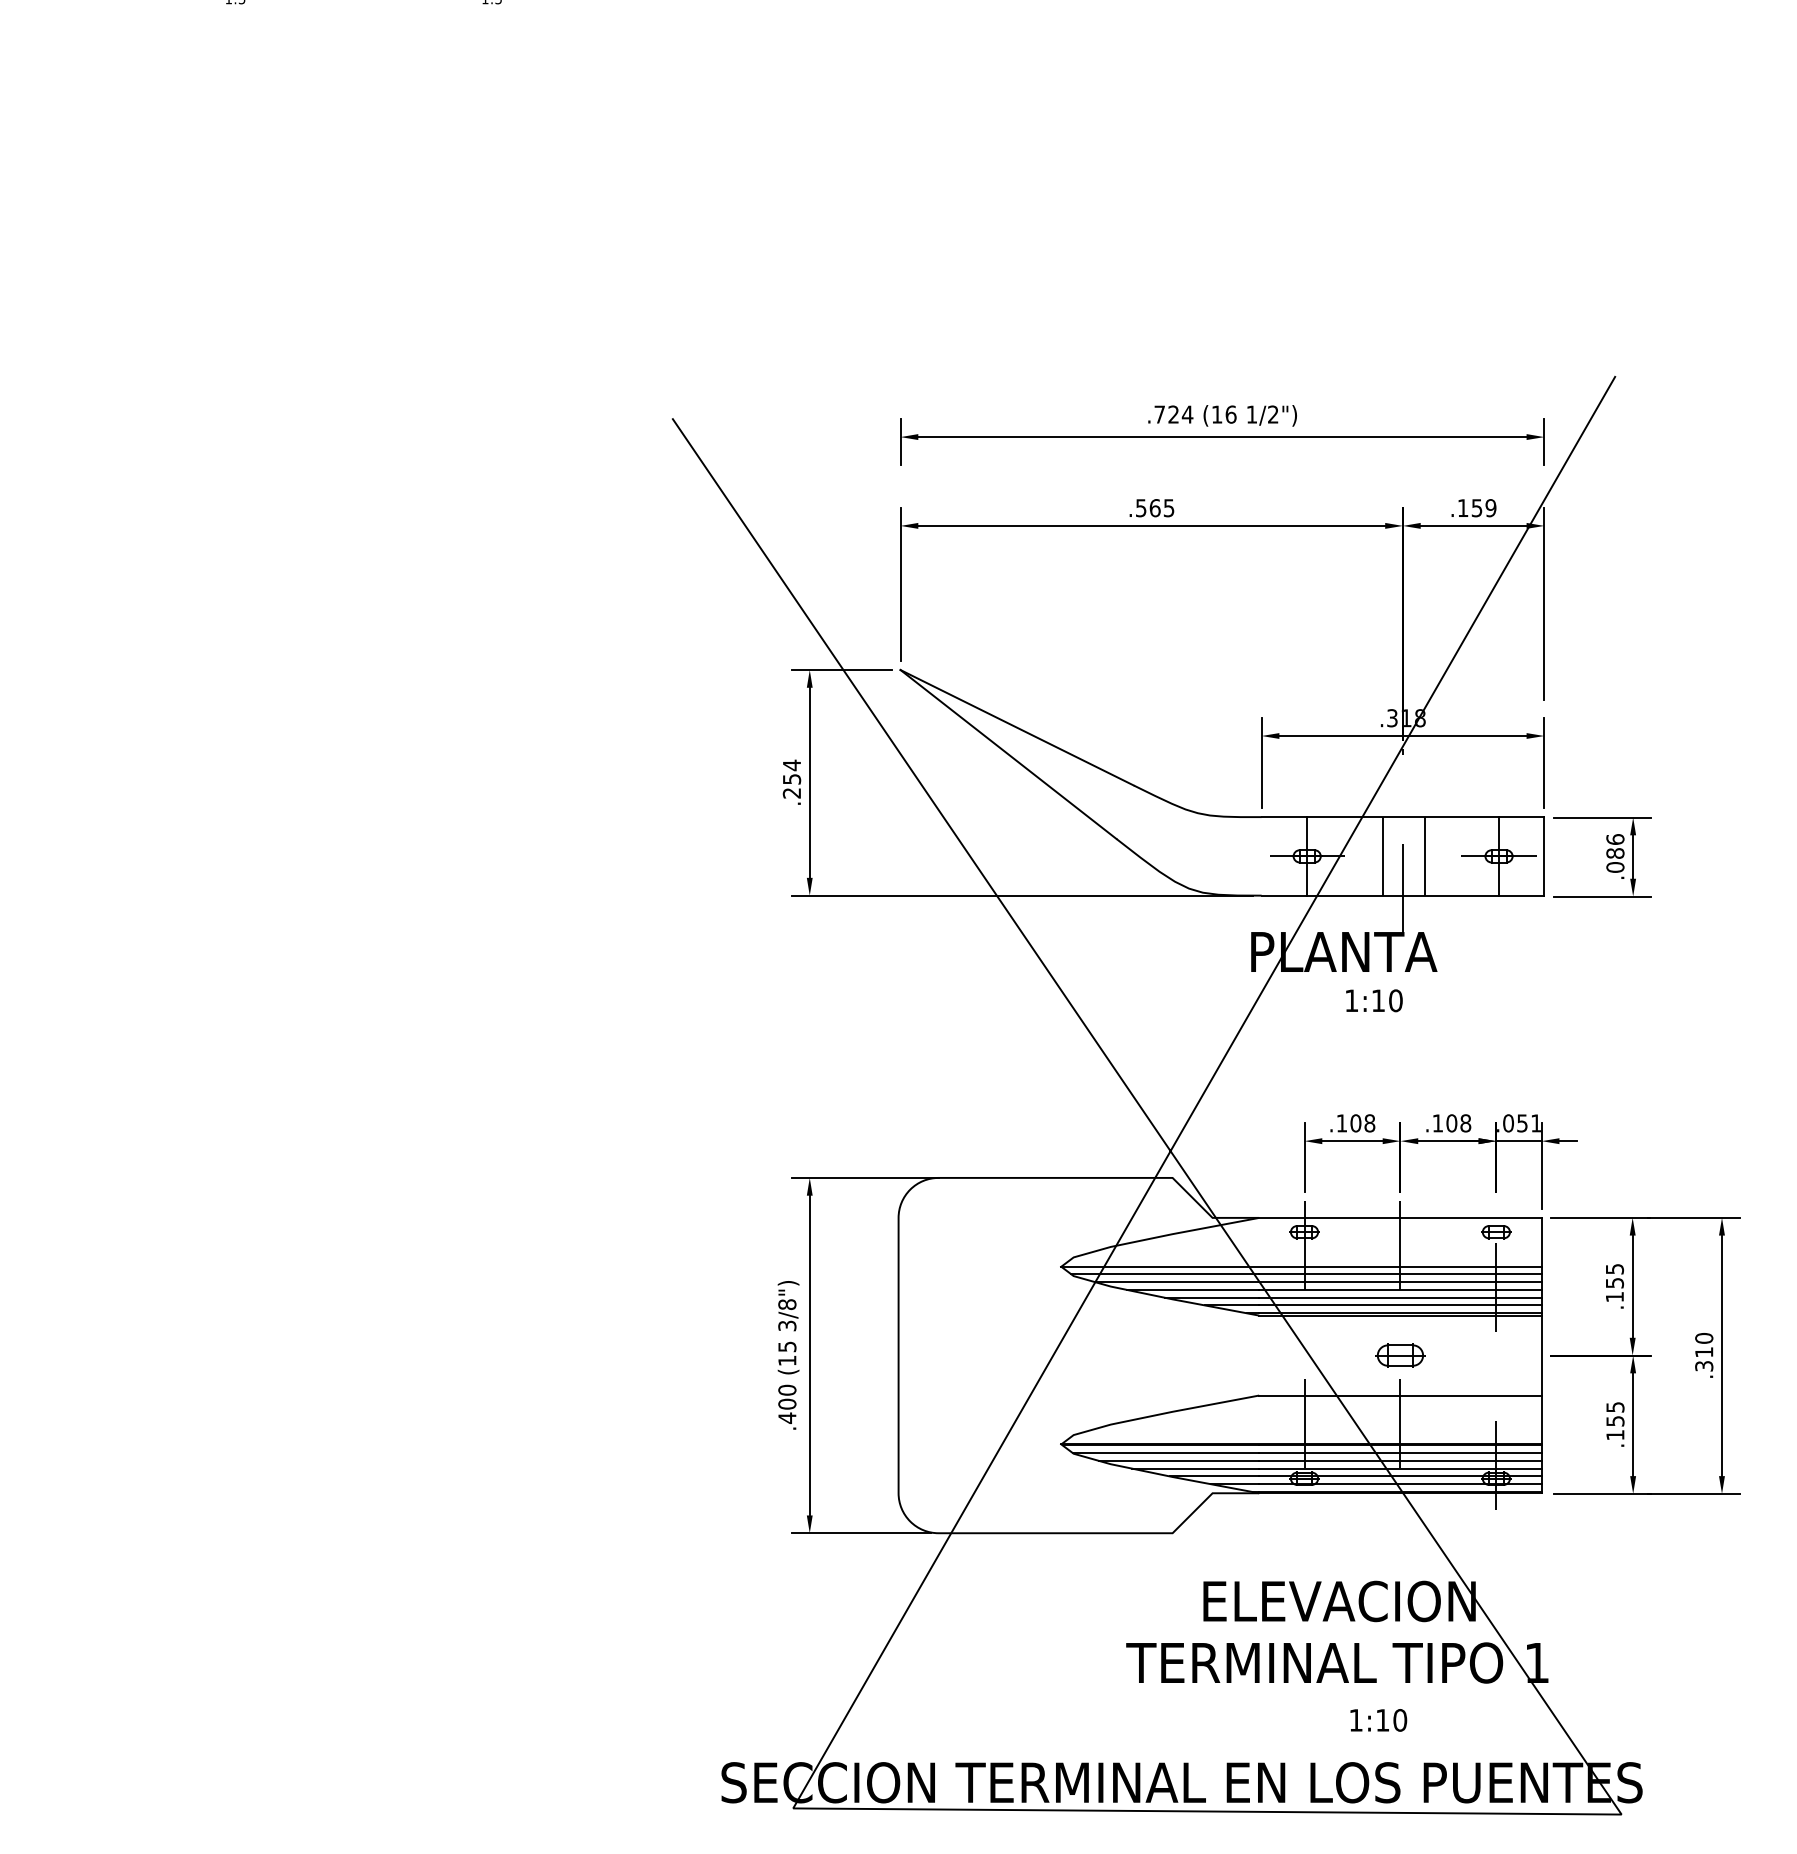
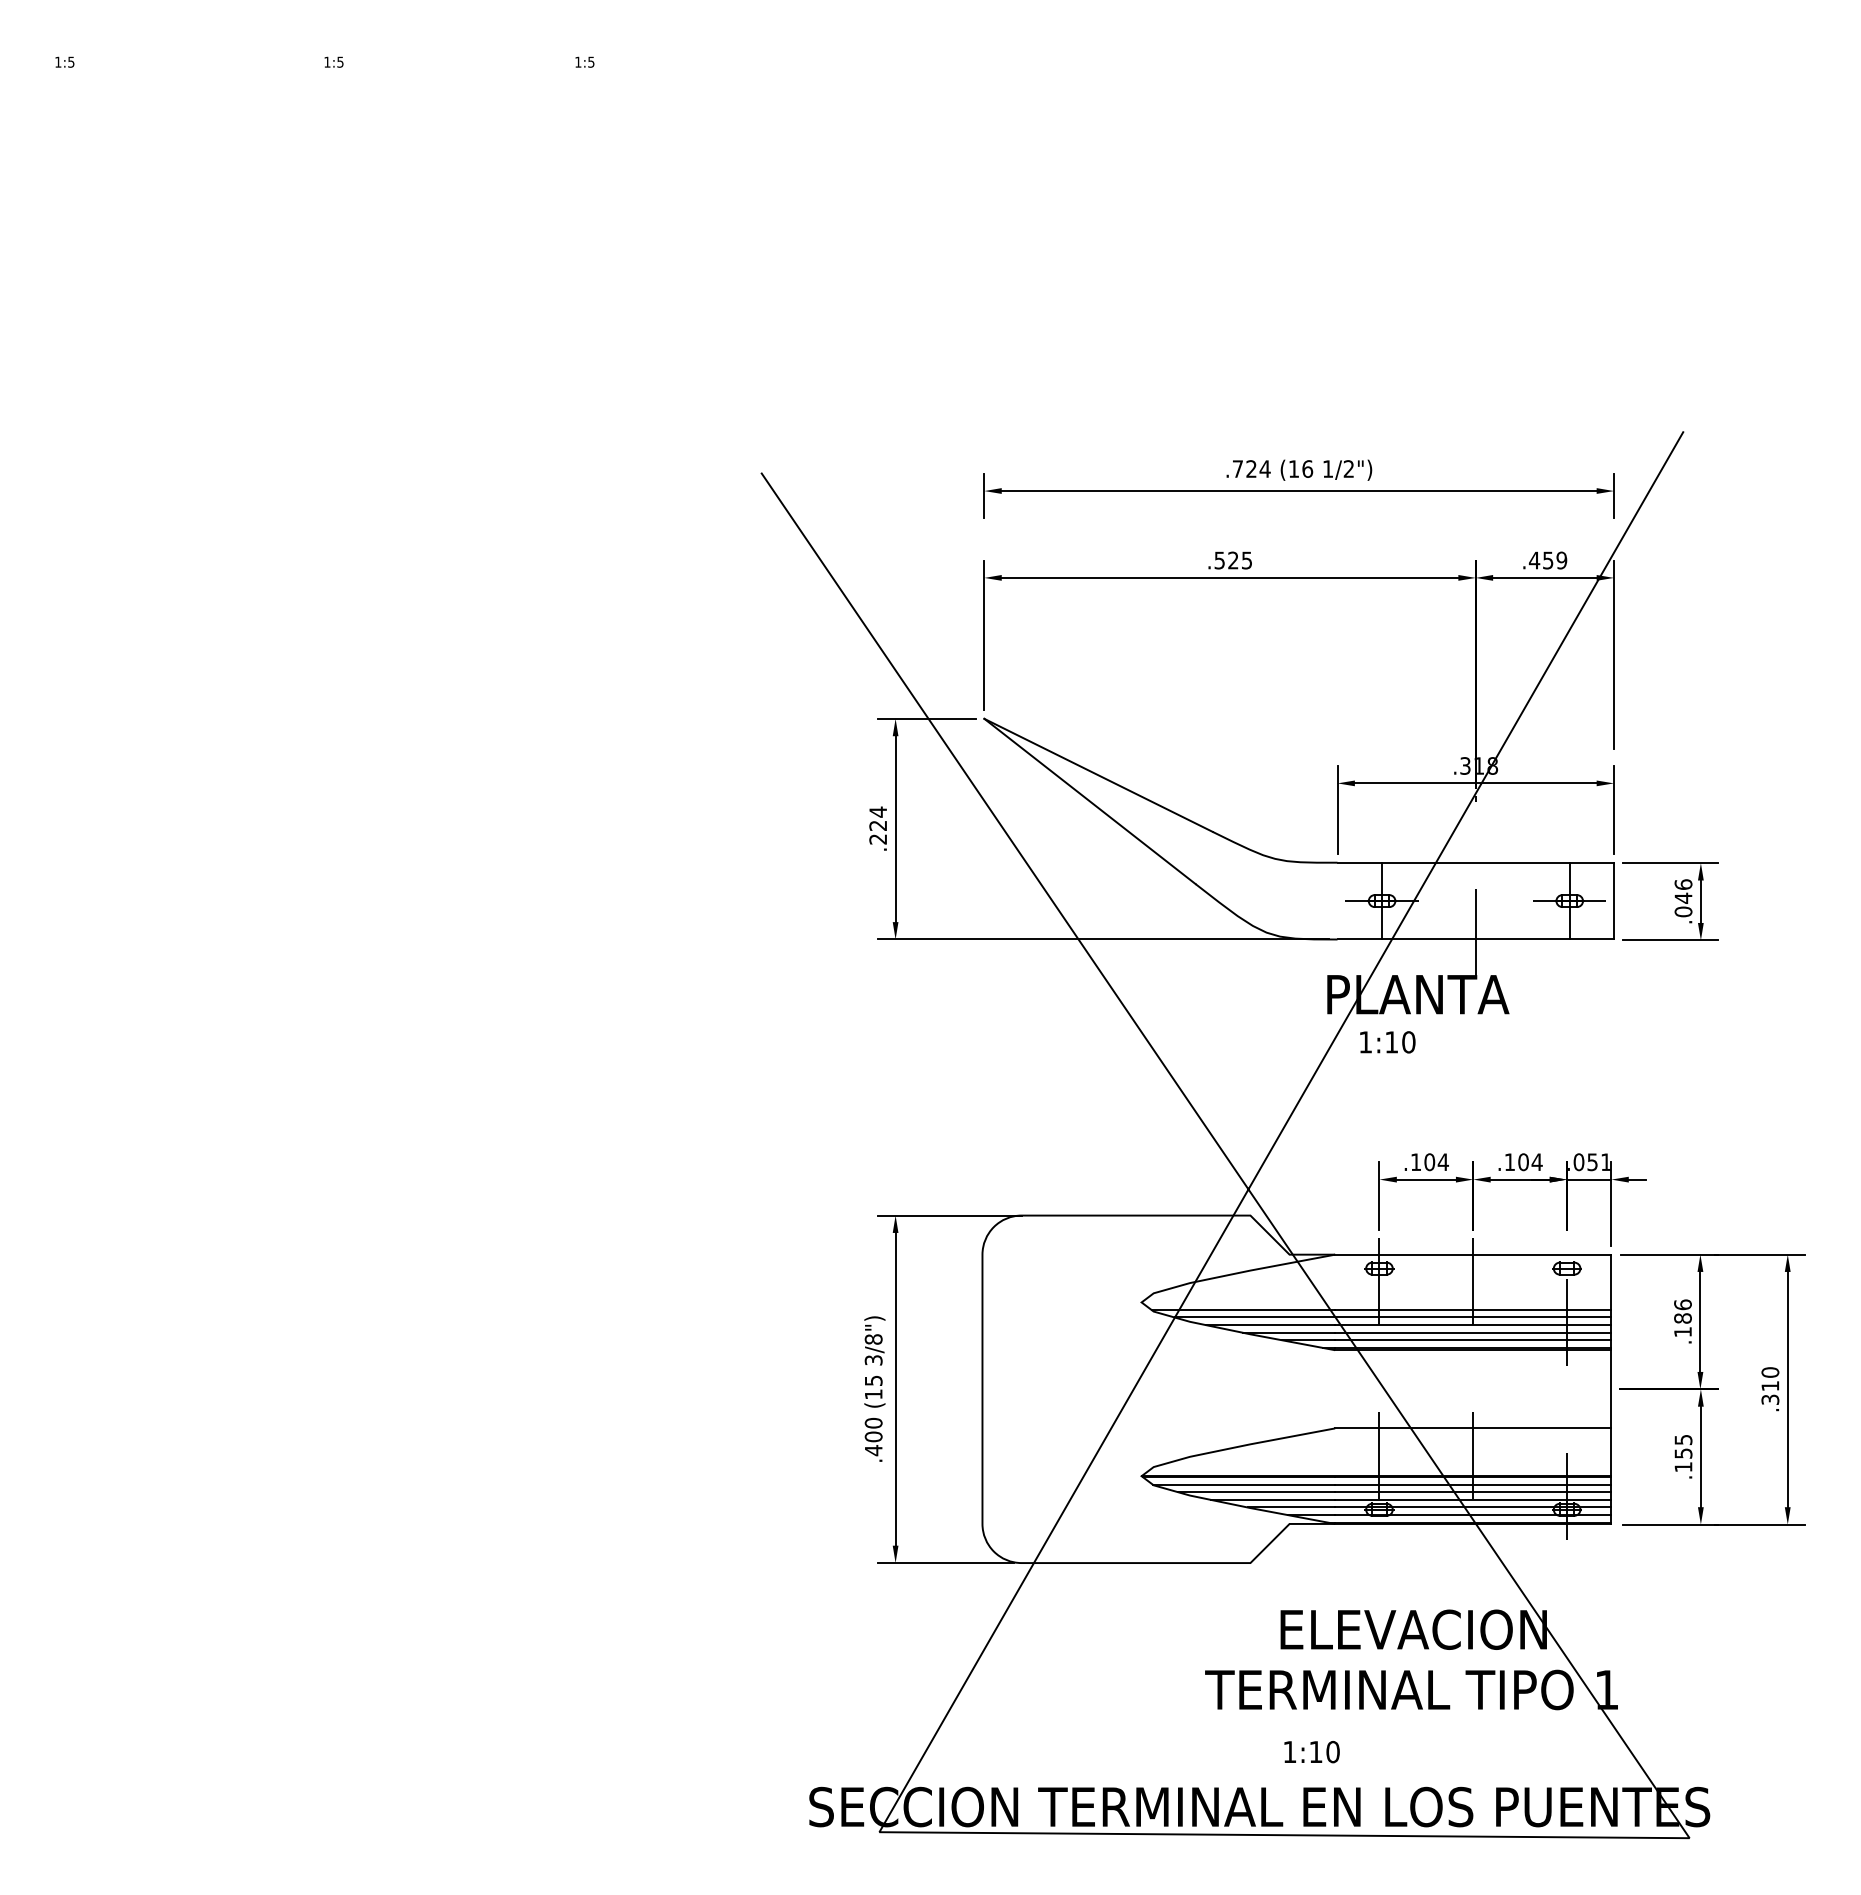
text: (1155, 508) -> (1233, 560), .565 -> .525
text: (1463, 508) -> (1534, 560), .159 -> .459
text: (792, 779) -> (878, 825), .254 -> .224
text: (1615, 852) -> (1683, 897), .086 -> .046
line: (1382, 855) -> (1455, 900), removed
line: (1425, 855) -> (1497, 900), removed
text: (1374, 1000) -> (1387, 1042), moved
text: (1368, 1123) -> (1442, 1162), .108 -> .104
text: (1465, 1123) -> (1536, 1162), .108 -> .104
line: (1301, 1266) -> (1376, 1302), removed
text: (1614, 1276) -> (1682, 1311), .155 -> .186
part: (1400, 1355) -> (1473, 1389), removed
text: (1378, 1720) -> (1311, 1752), moved

